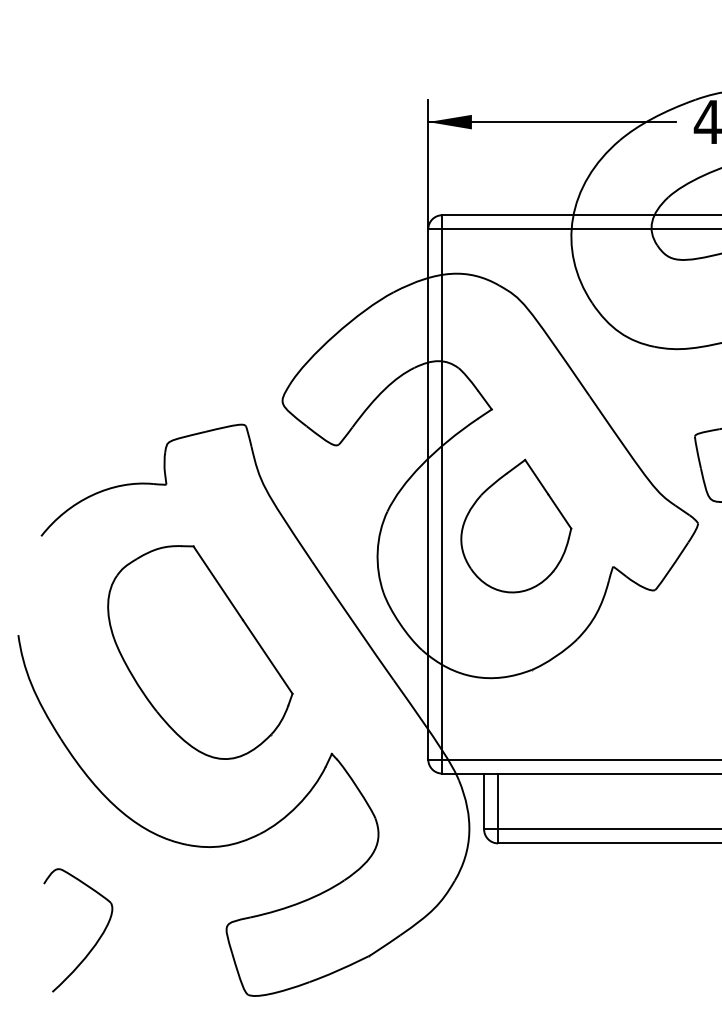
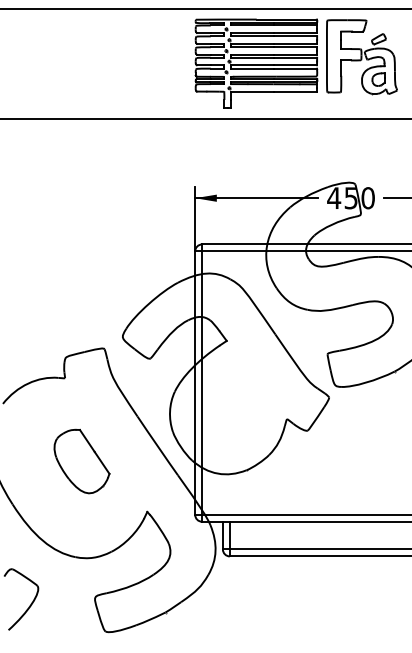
part: (515, 525) -> (238, 398), removed
part: (199, 652) -> (81, 461), size x0.6

